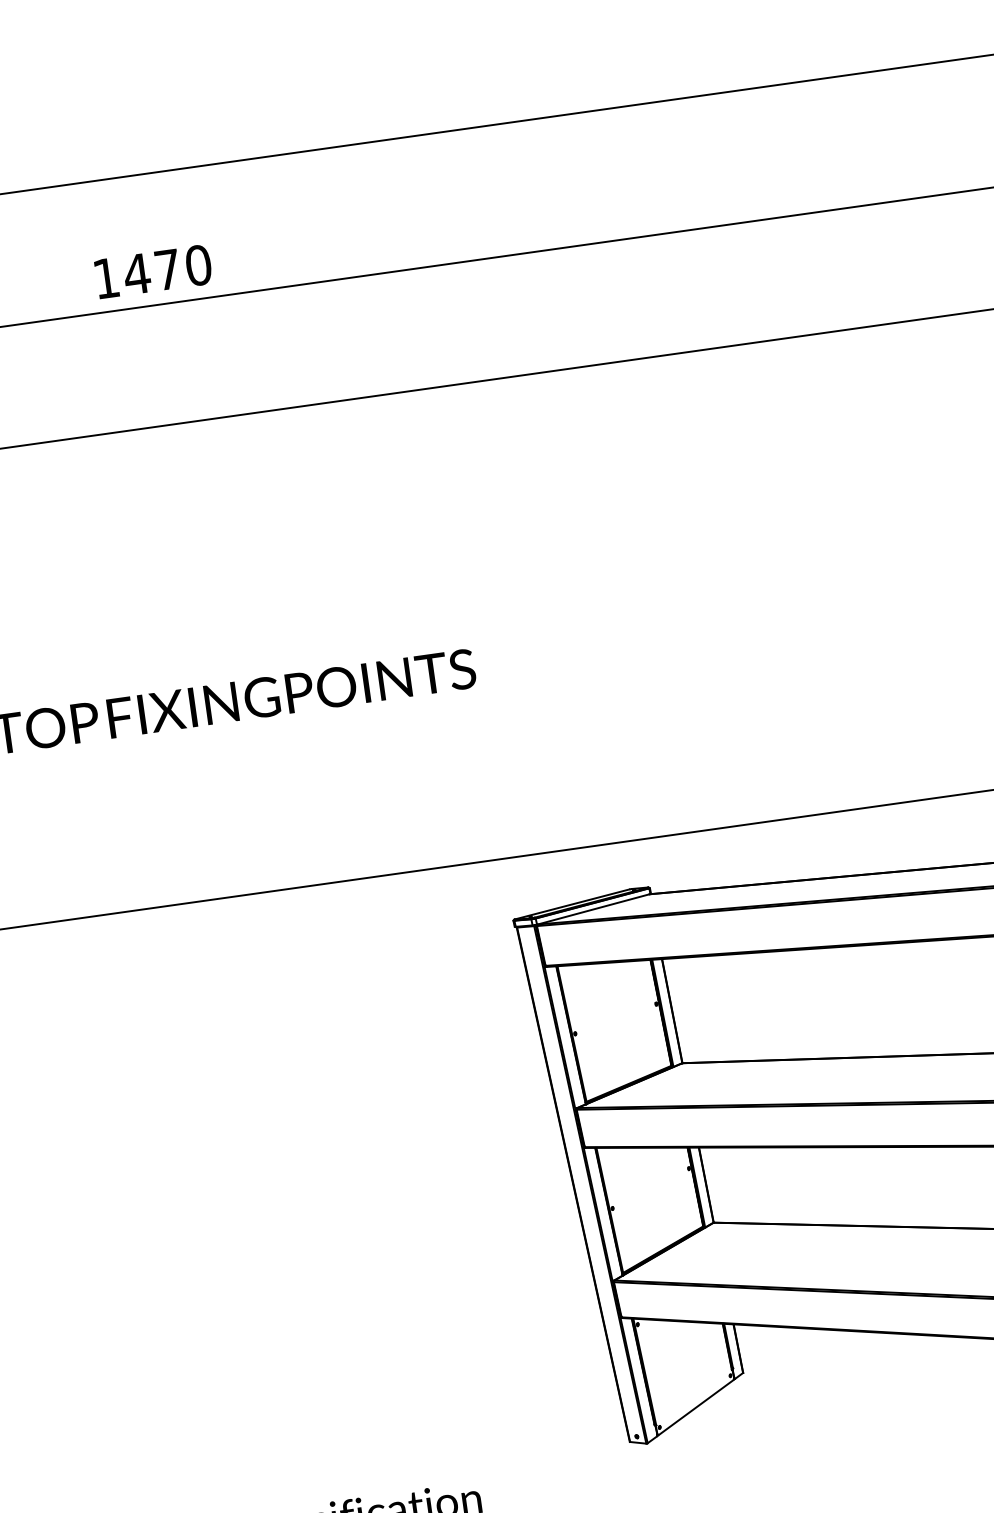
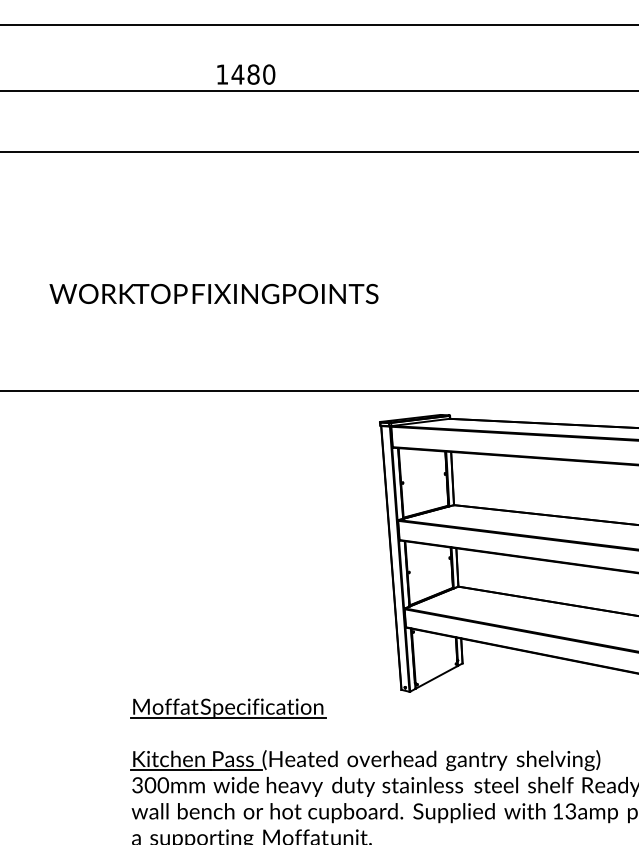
text: (167, 269) -> (253, 74), 1470 -> 1480

